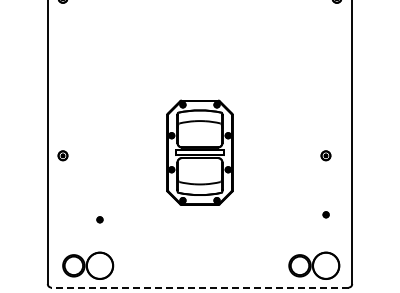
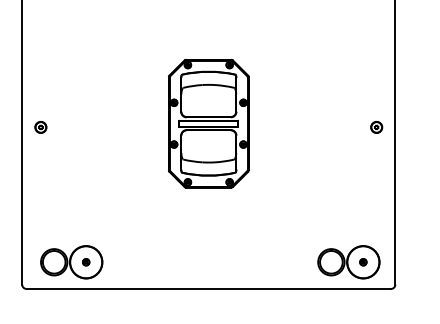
part: (325, 155) -> (376, 127), moved
part: (325, 214) -> (362, 261), moved
part: (99, 219) -> (85, 261), moved
line: (200, 287) -> (209, 288), dashed -> solid

